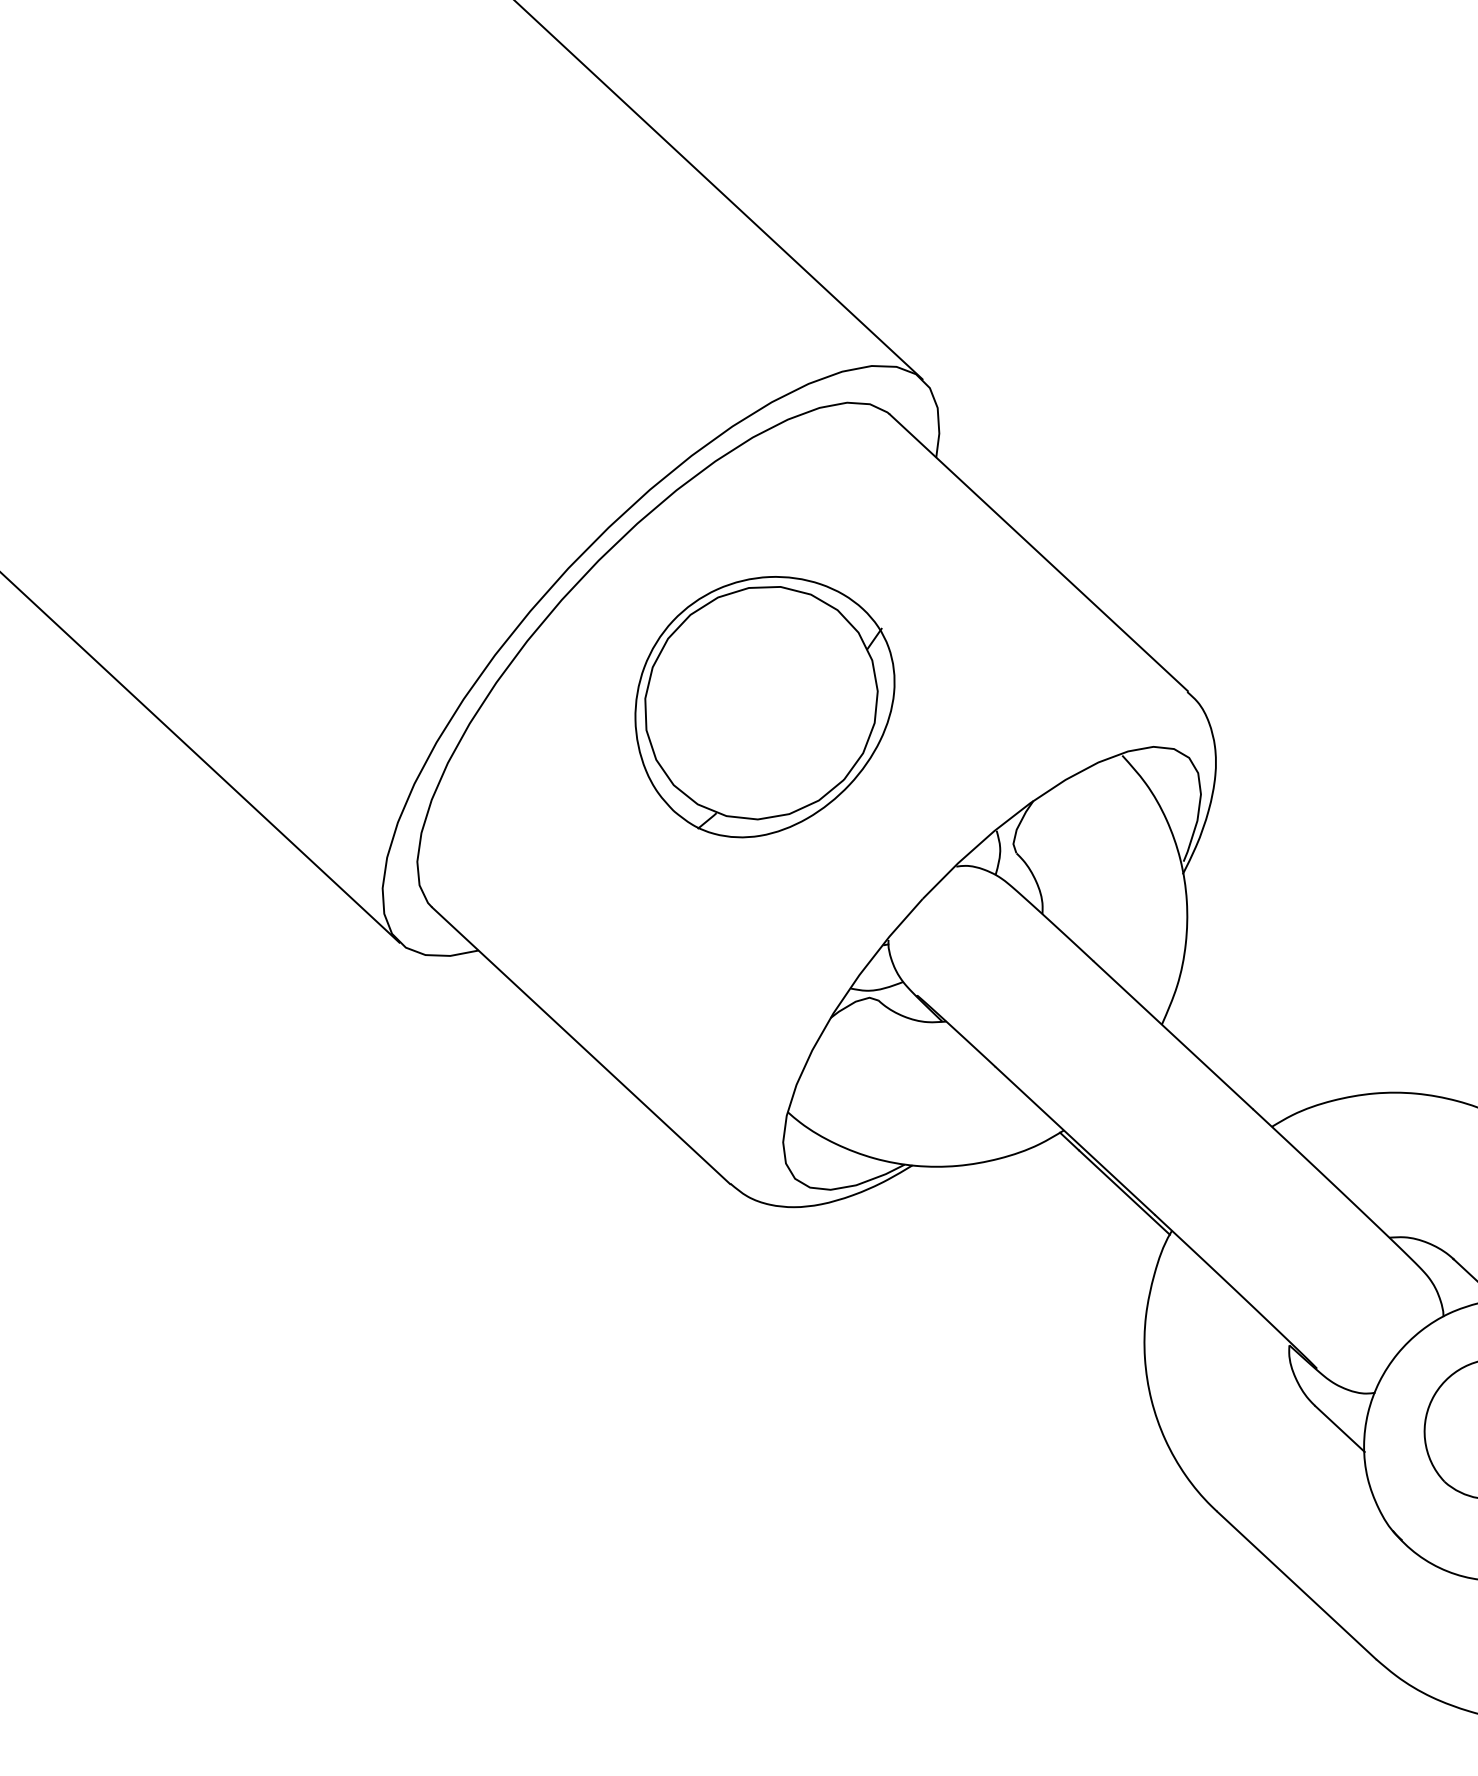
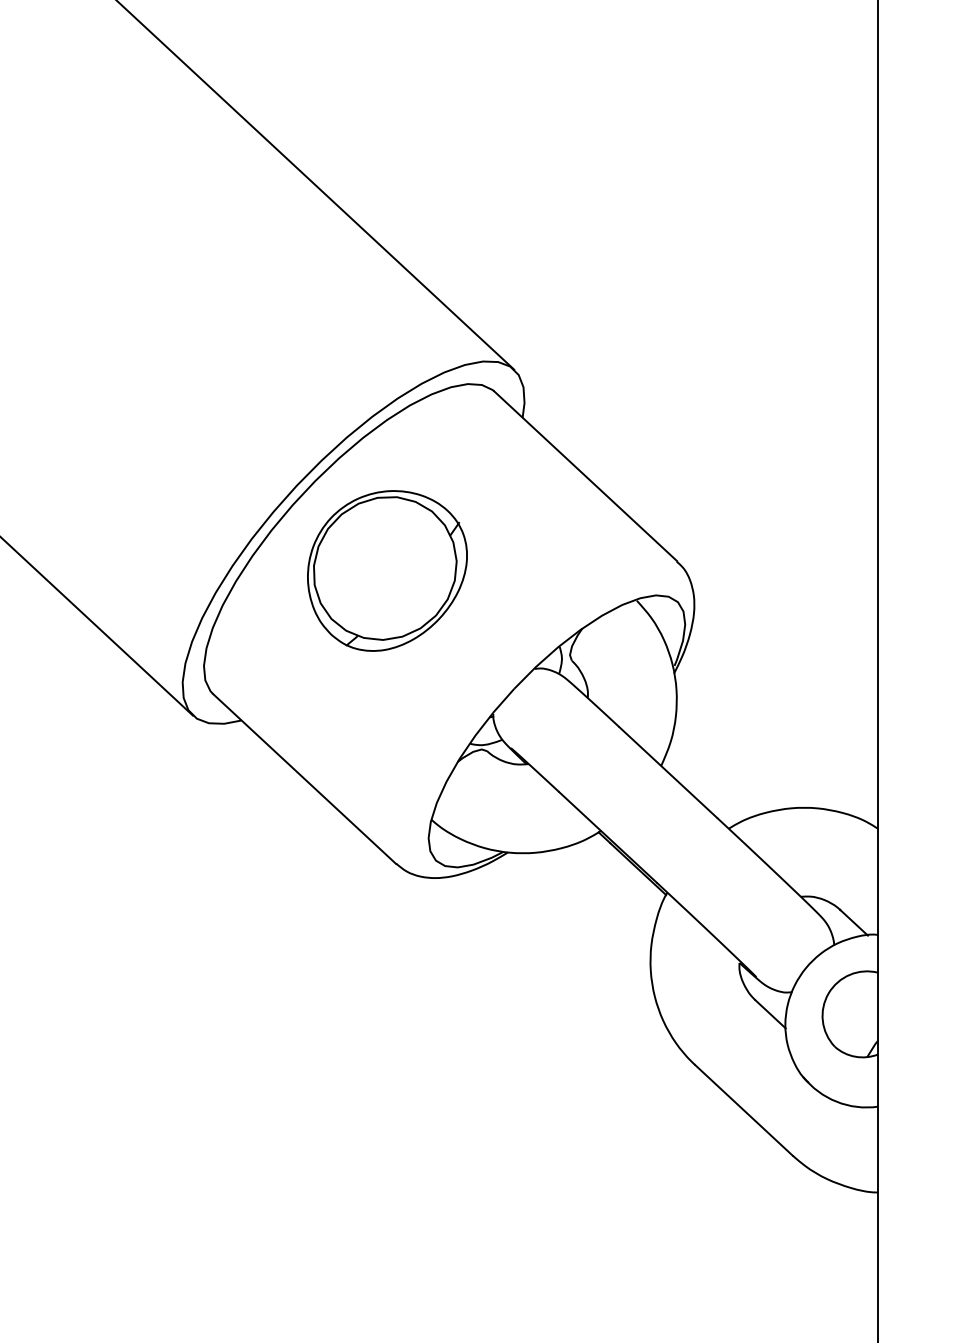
part: (765, 706) -> (387, 570), moved

